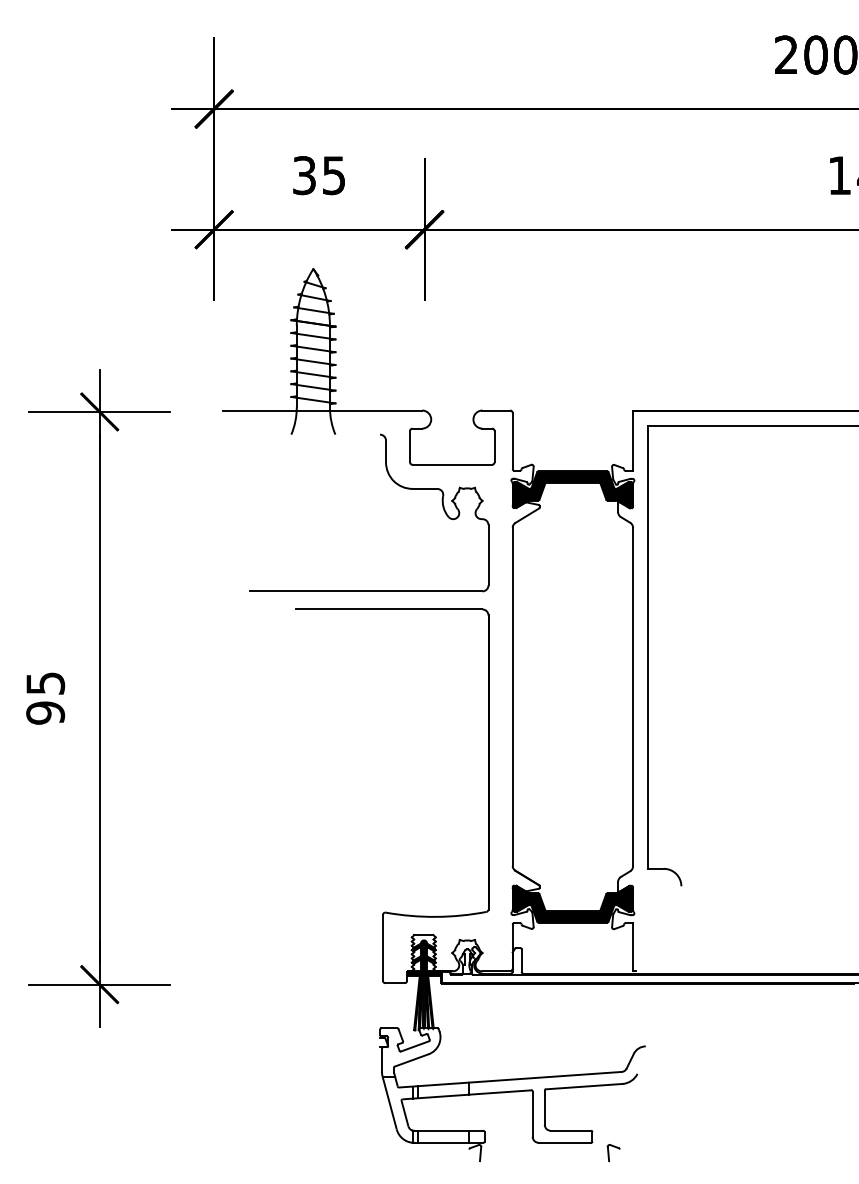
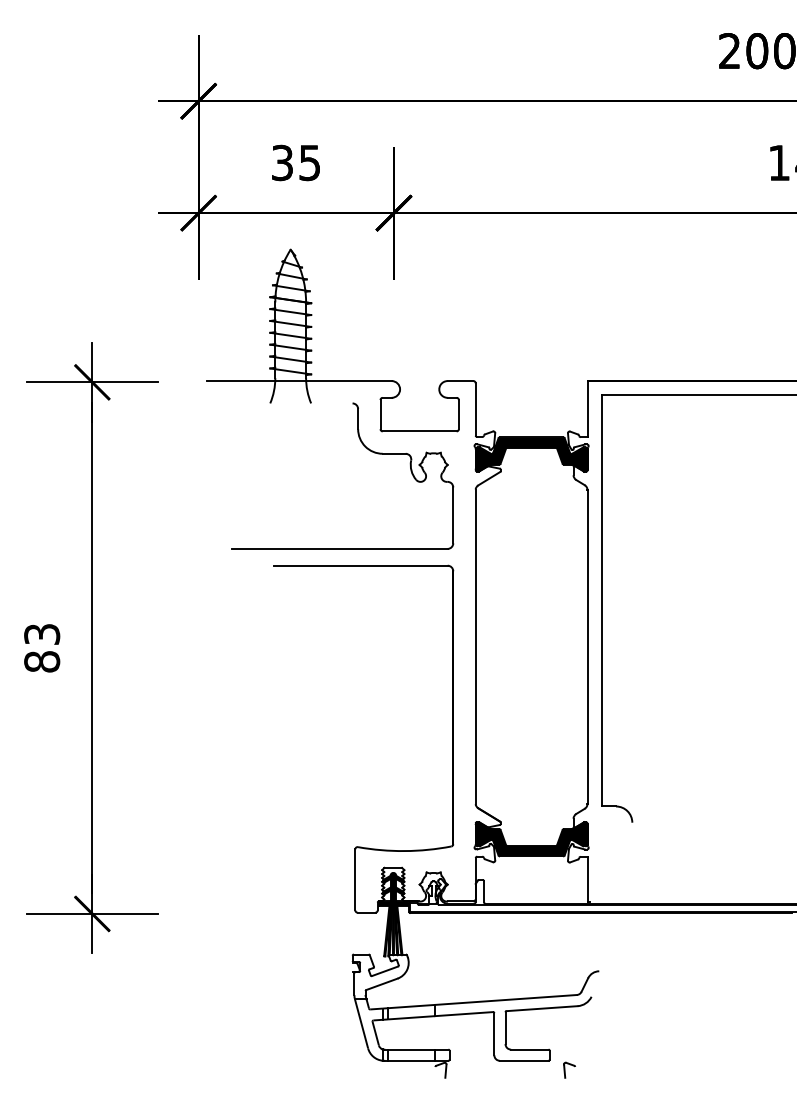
text: (45, 698) -> (42, 648), 95 -> 83

